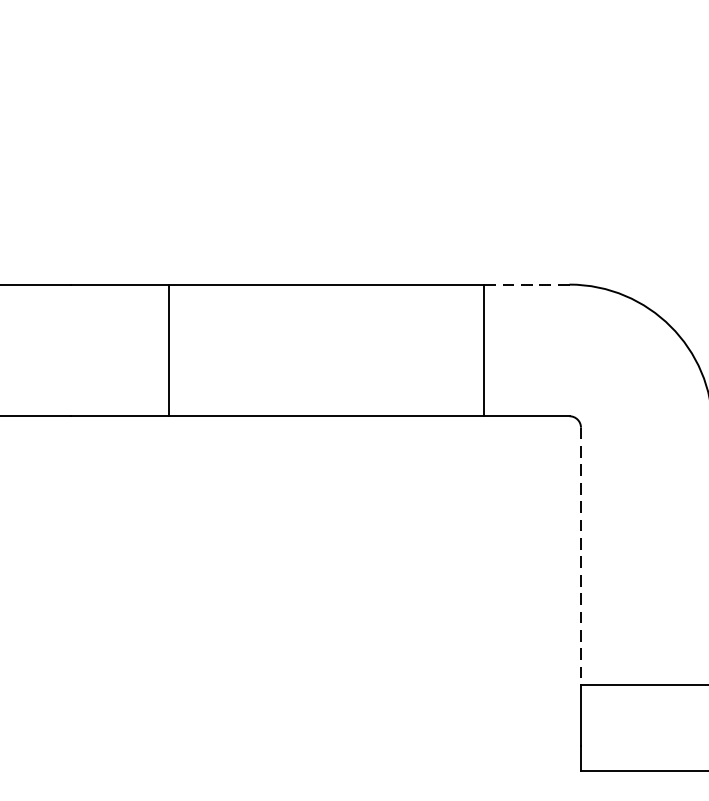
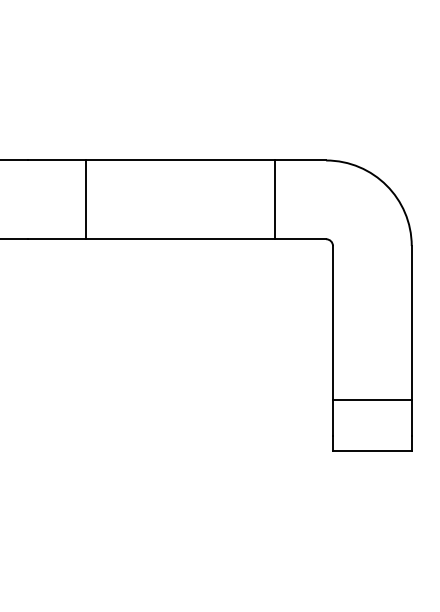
line: (526, 284) -> (300, 160), dashed -> solid
line: (581, 557) -> (333, 323), dashed -> solid

